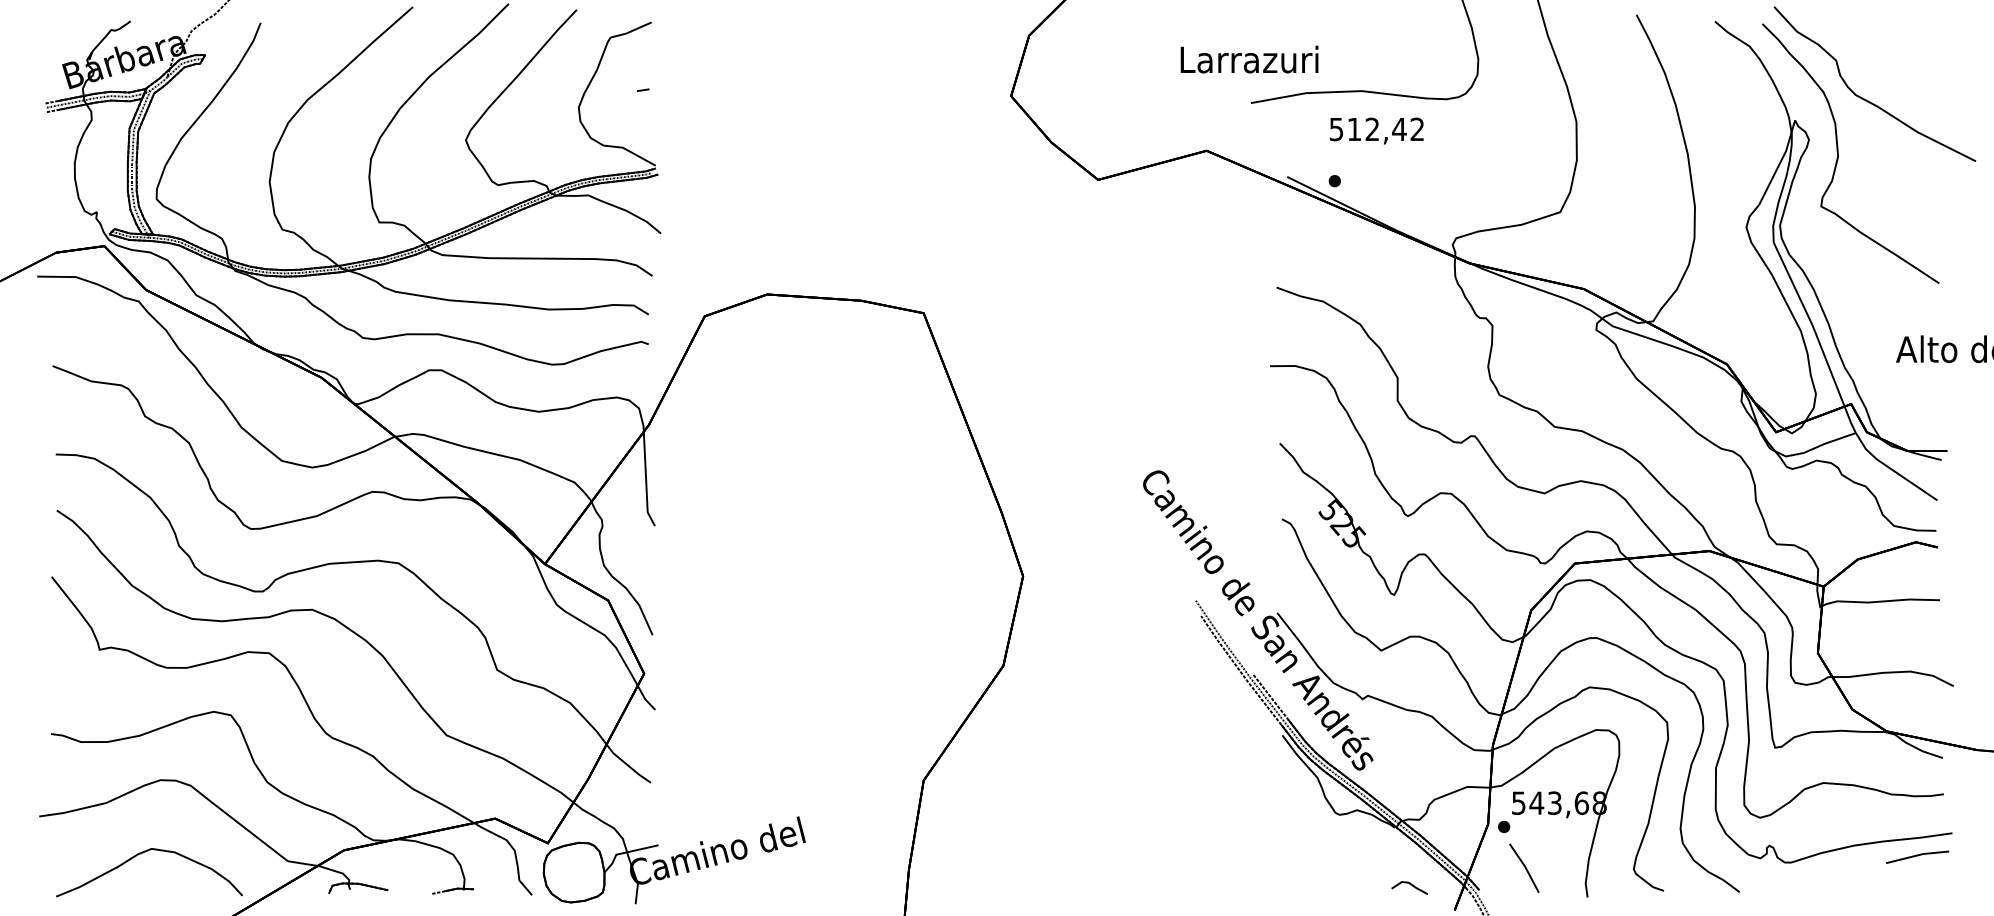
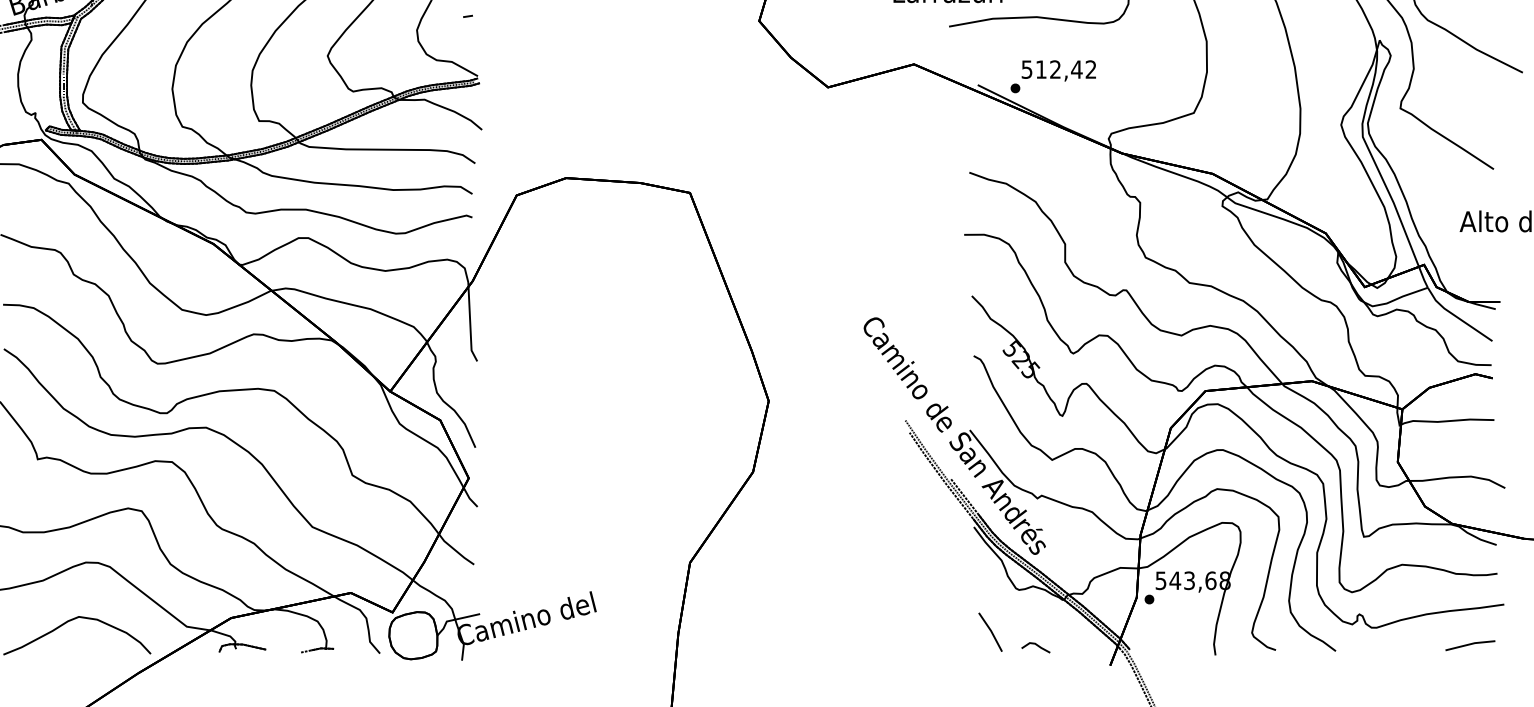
text: (1376, 130) -> (1058, 70), moved
line: (1917, 856) -> (1470, 645), moved
line: (1524, 867) -> (990, 631), moved
line: (1410, 885) -> (1036, 645), moved

